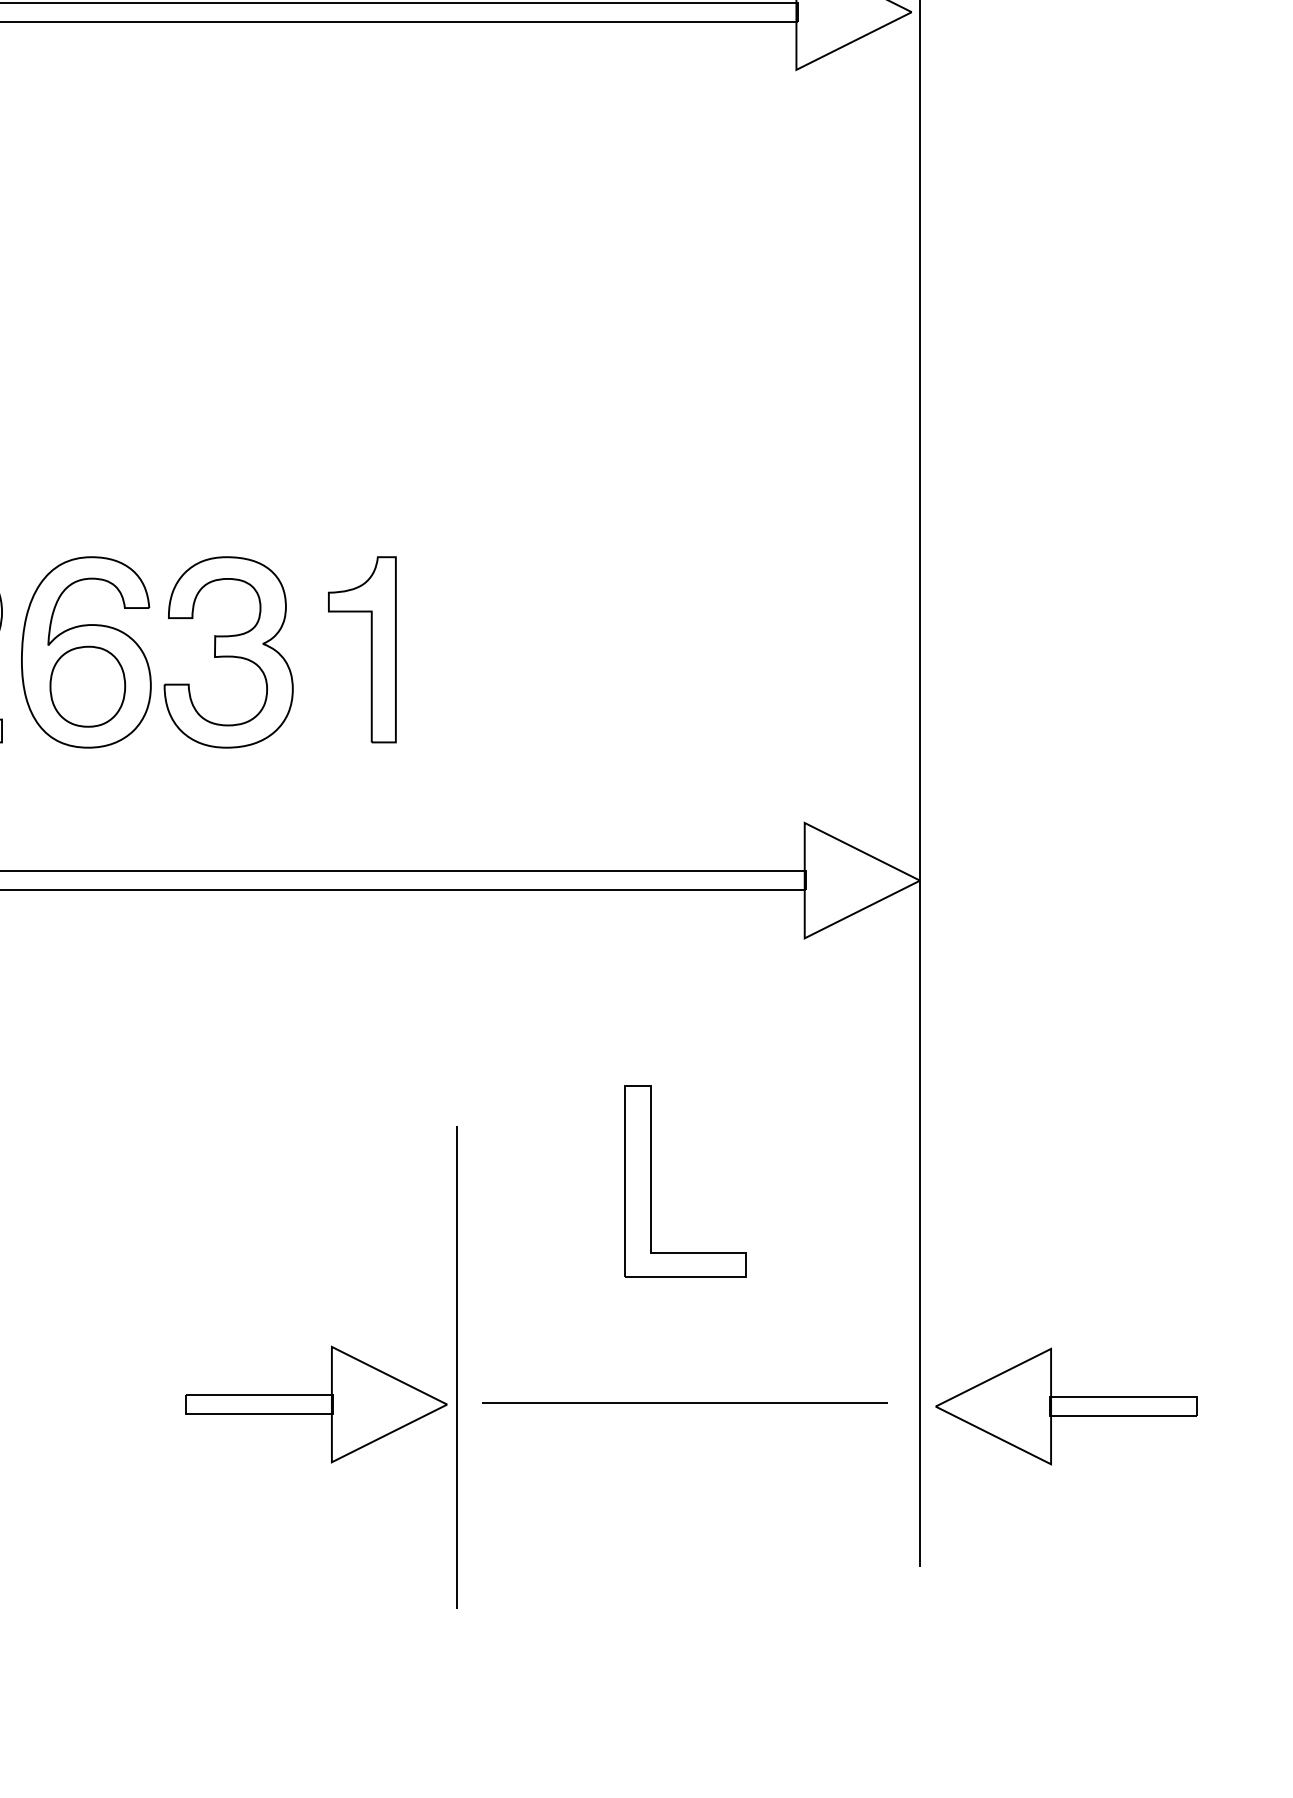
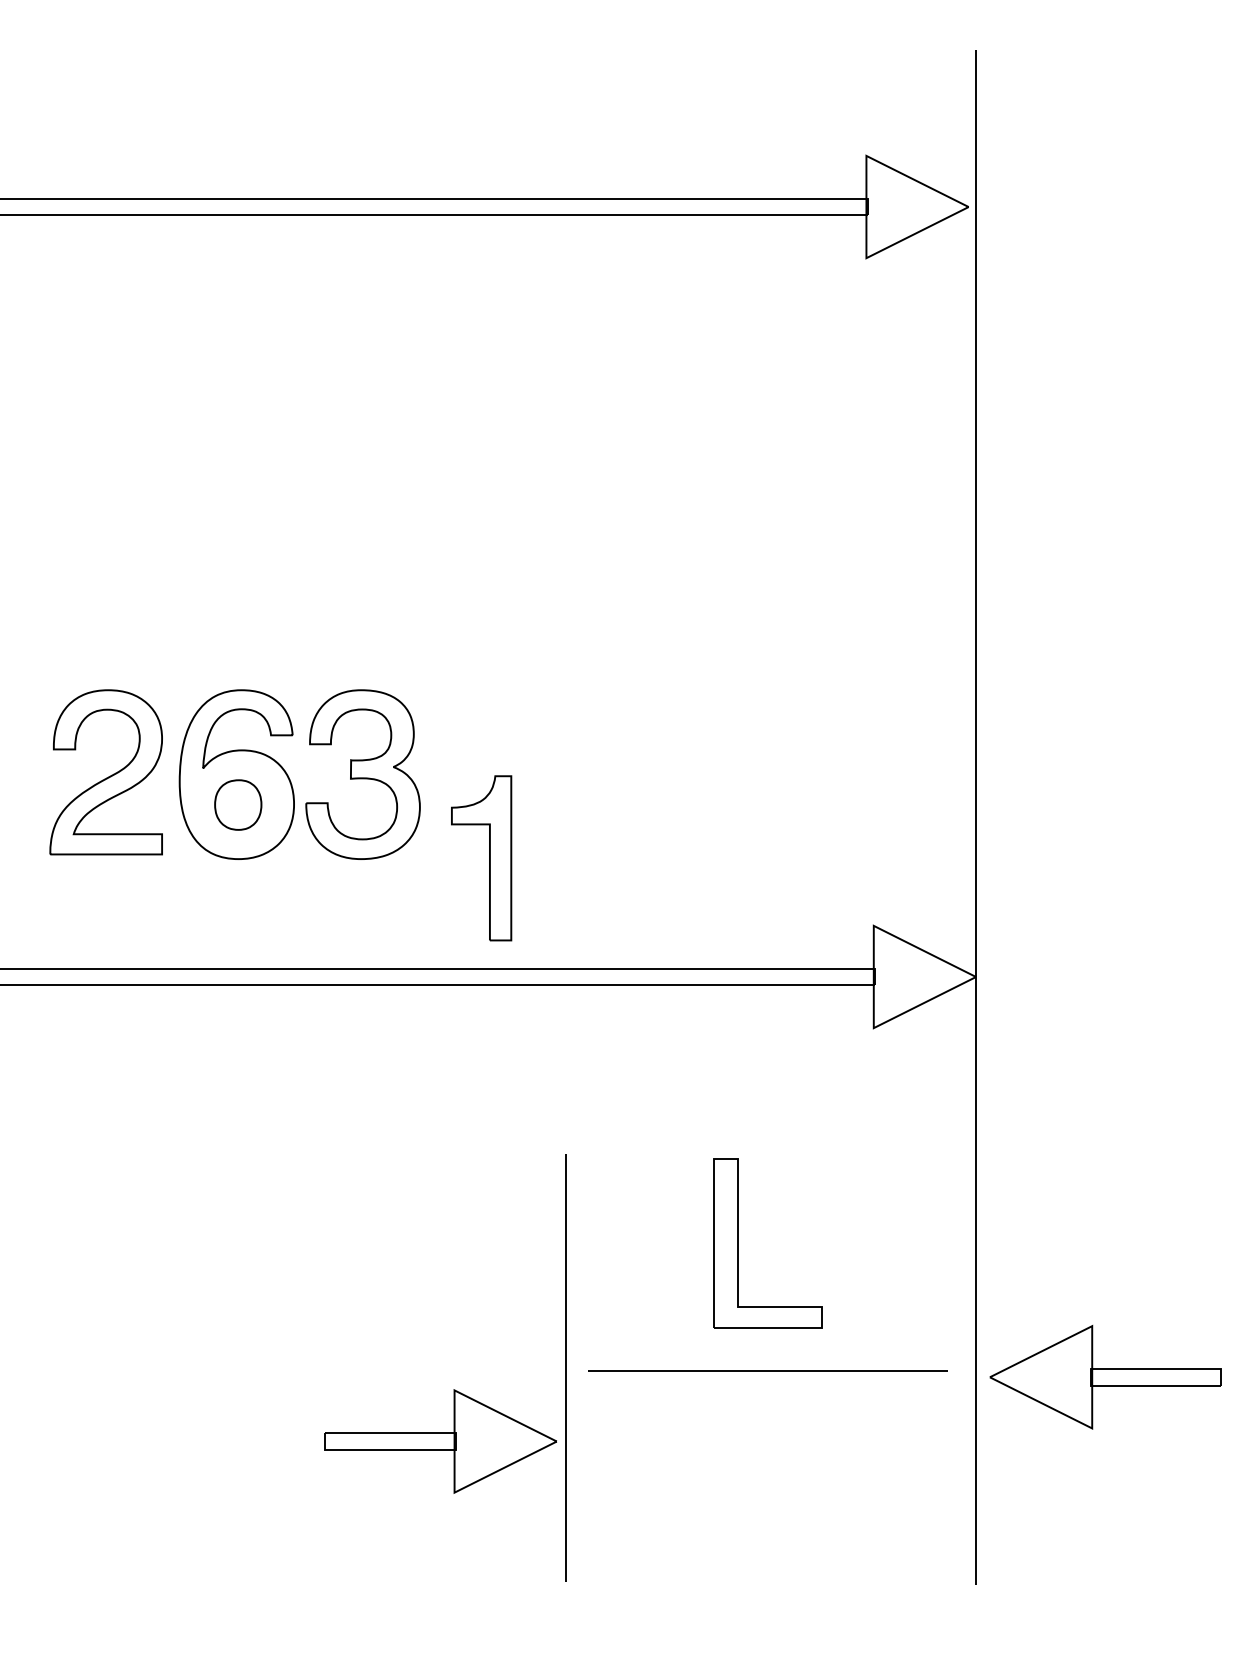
part: (371, 649) -> (489, 858), moved
part: (88, 686) -> (238, 804), size x0.7
line: (457, 1367) -> (565, 1367), moved
line: (684, 1402) -> (767, 1370), moved
part: (1066, 1406) -> (1105, 1377), moved

